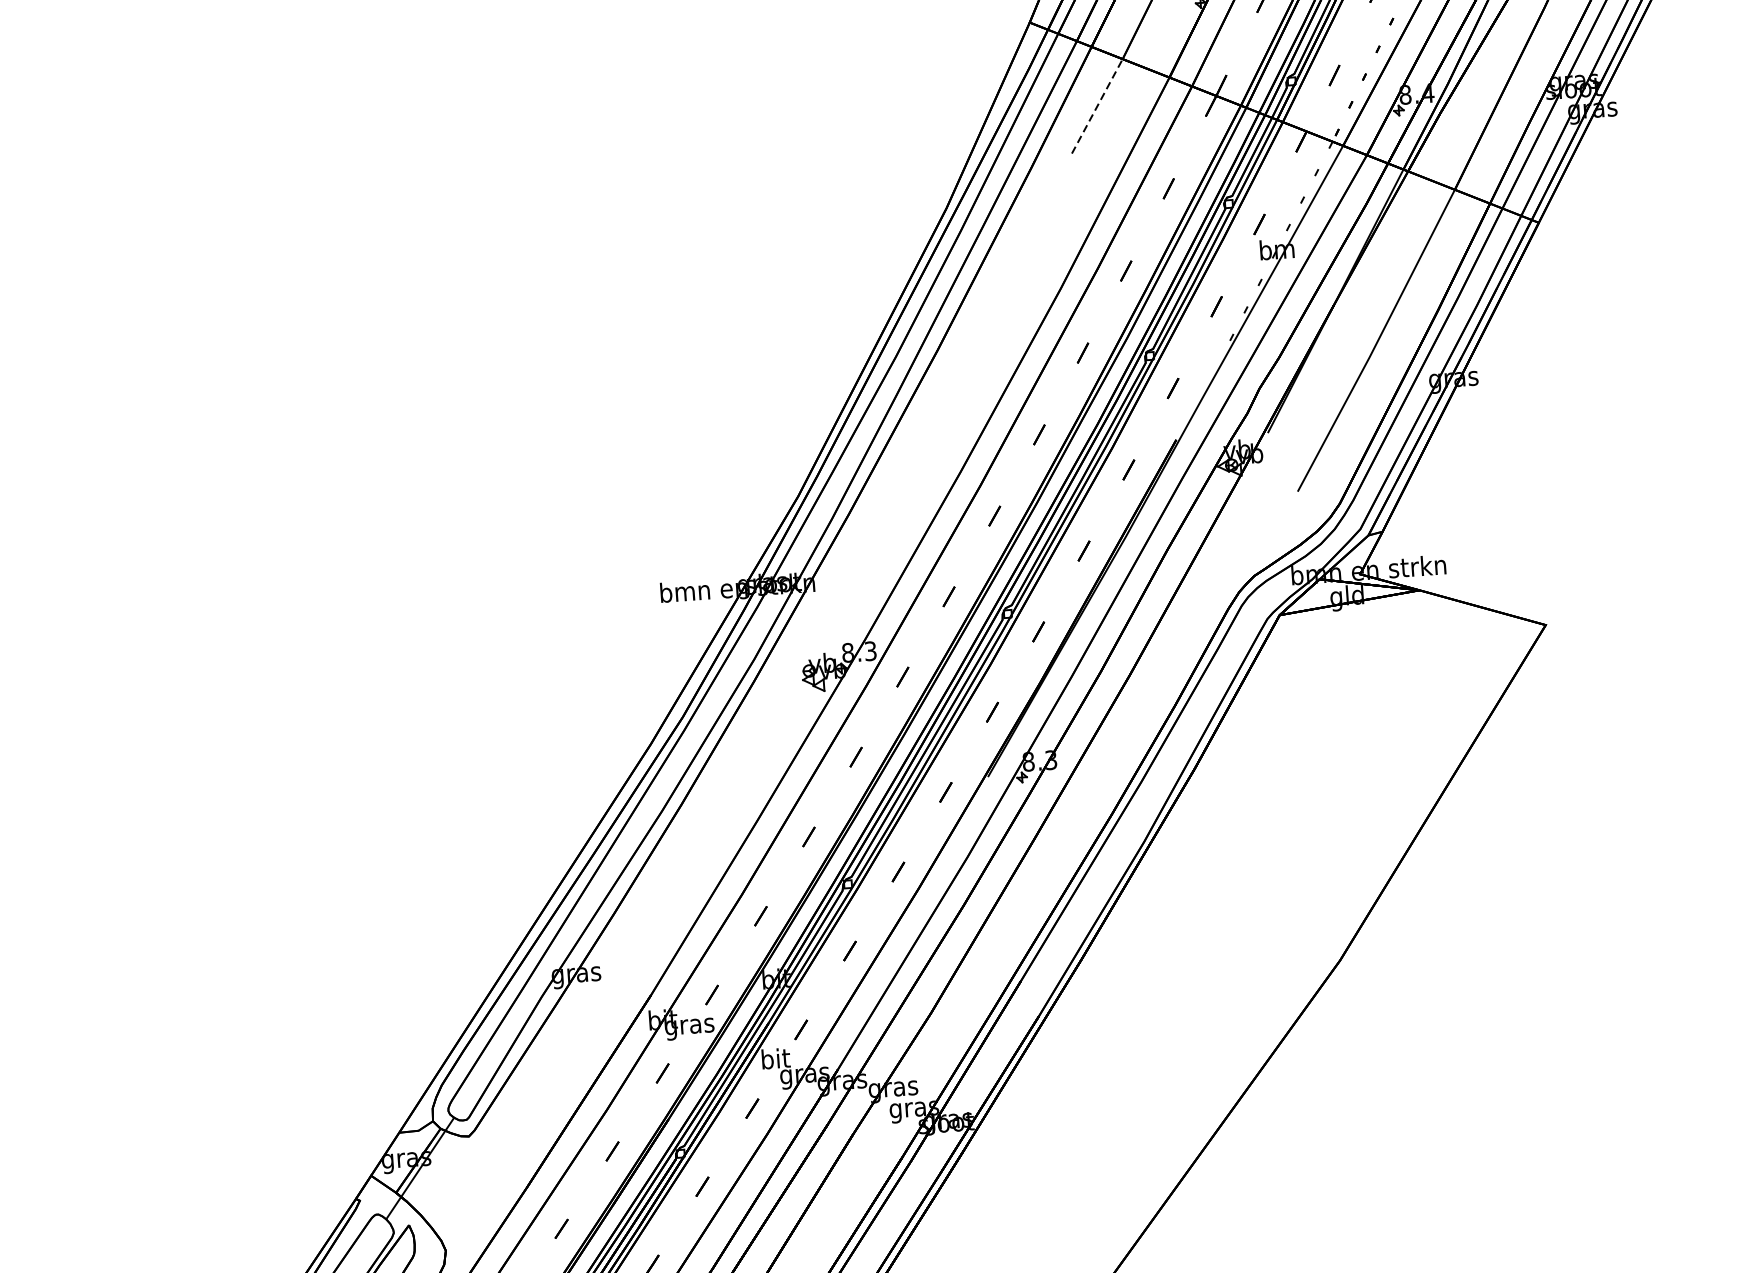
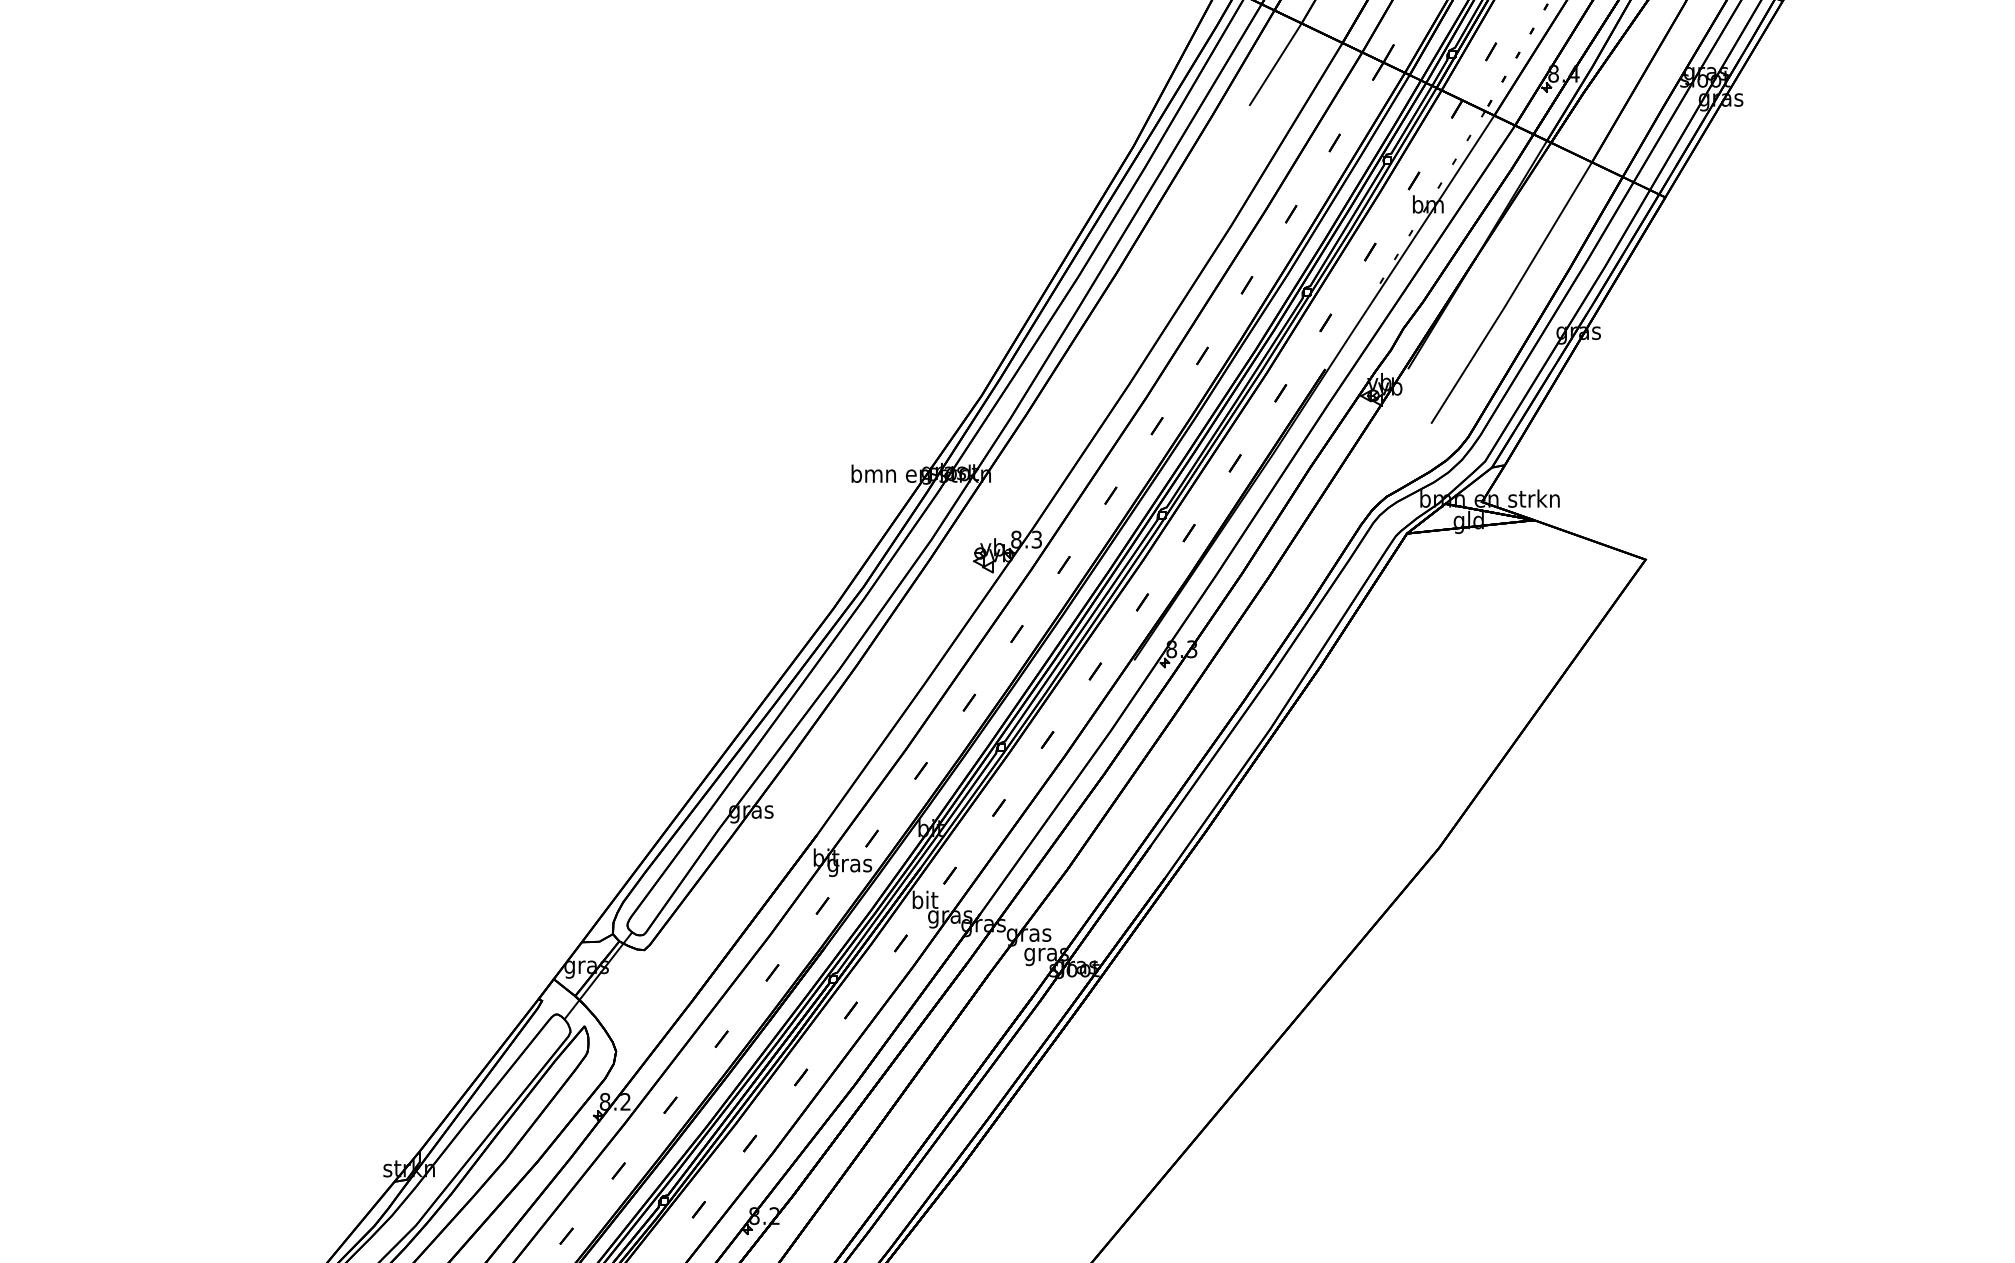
line: (1098, 105) -> (1276, 63), dashed -> solid

